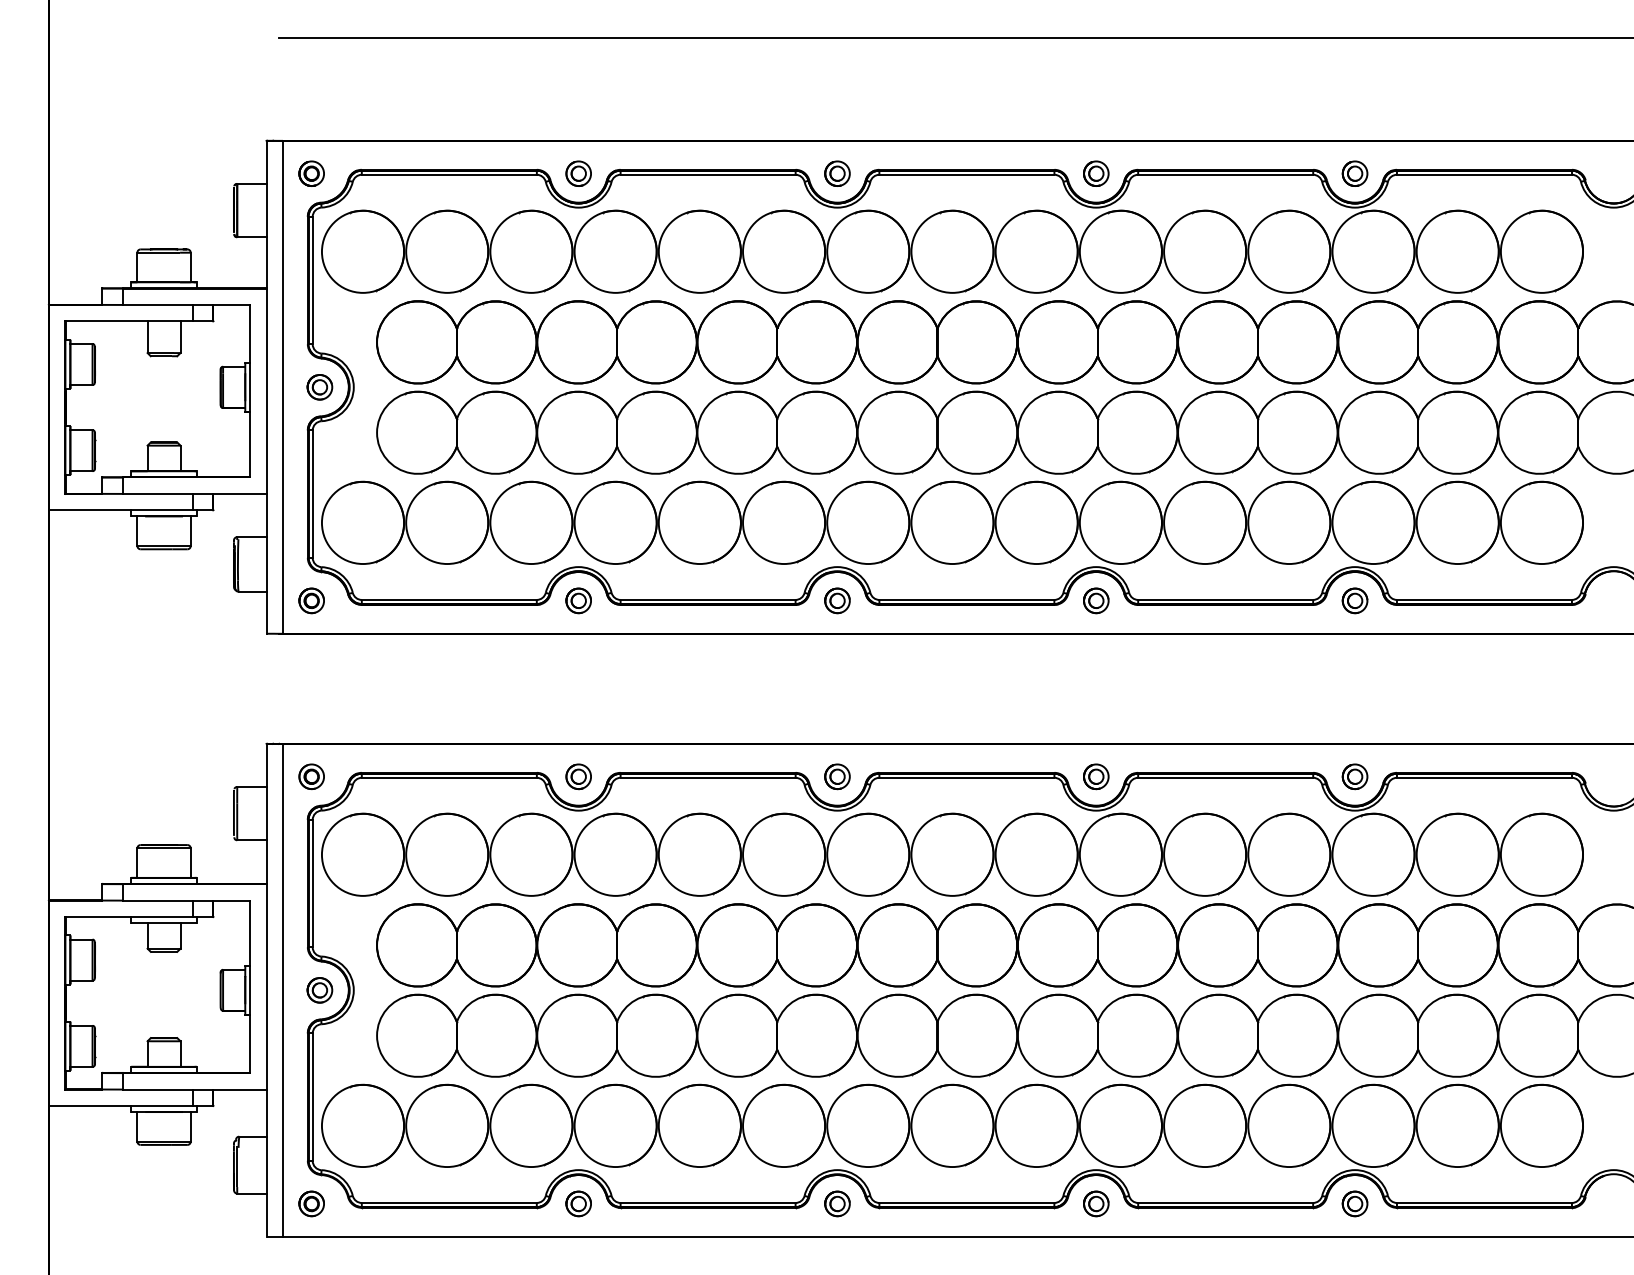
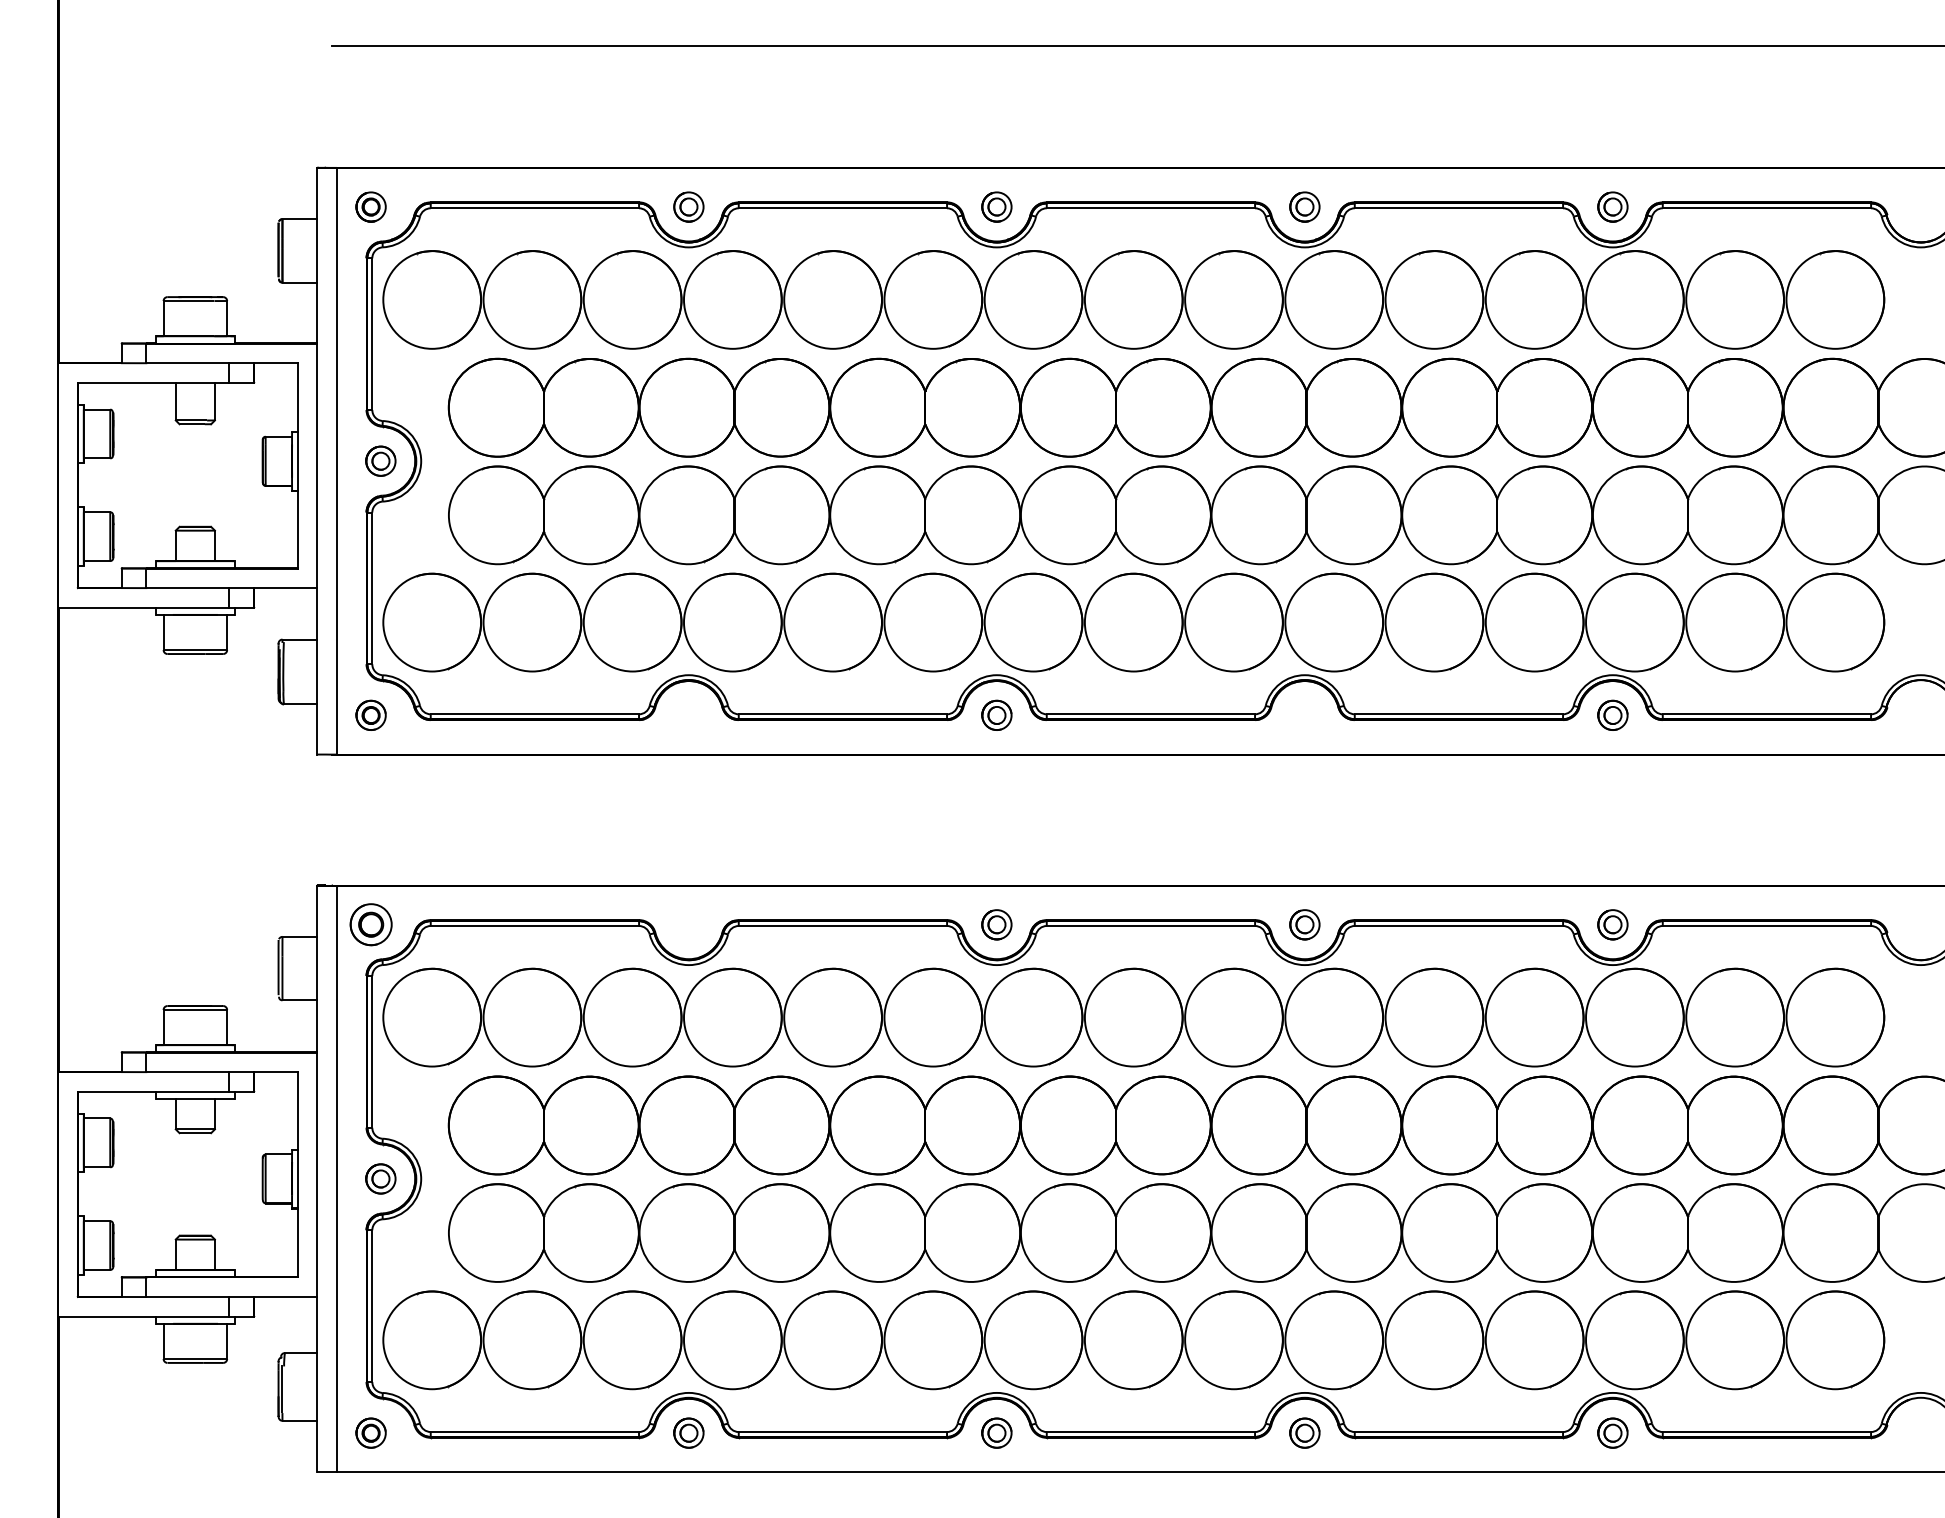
part: (578, 600) -> (688, 714), removed
part: (1095, 600) -> (1304, 714), removed
part: (311, 776) -> (370, 924), size x1.4
part: (578, 776) -> (688, 924), removed

